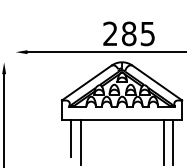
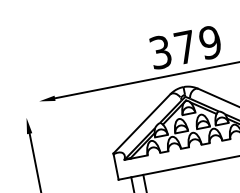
text: (129, 33) -> (185, 46), 285 -> 379

